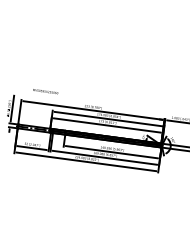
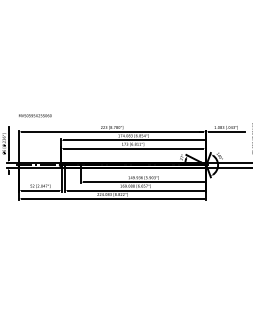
text: (45, 91) -> (35, 115), moved

